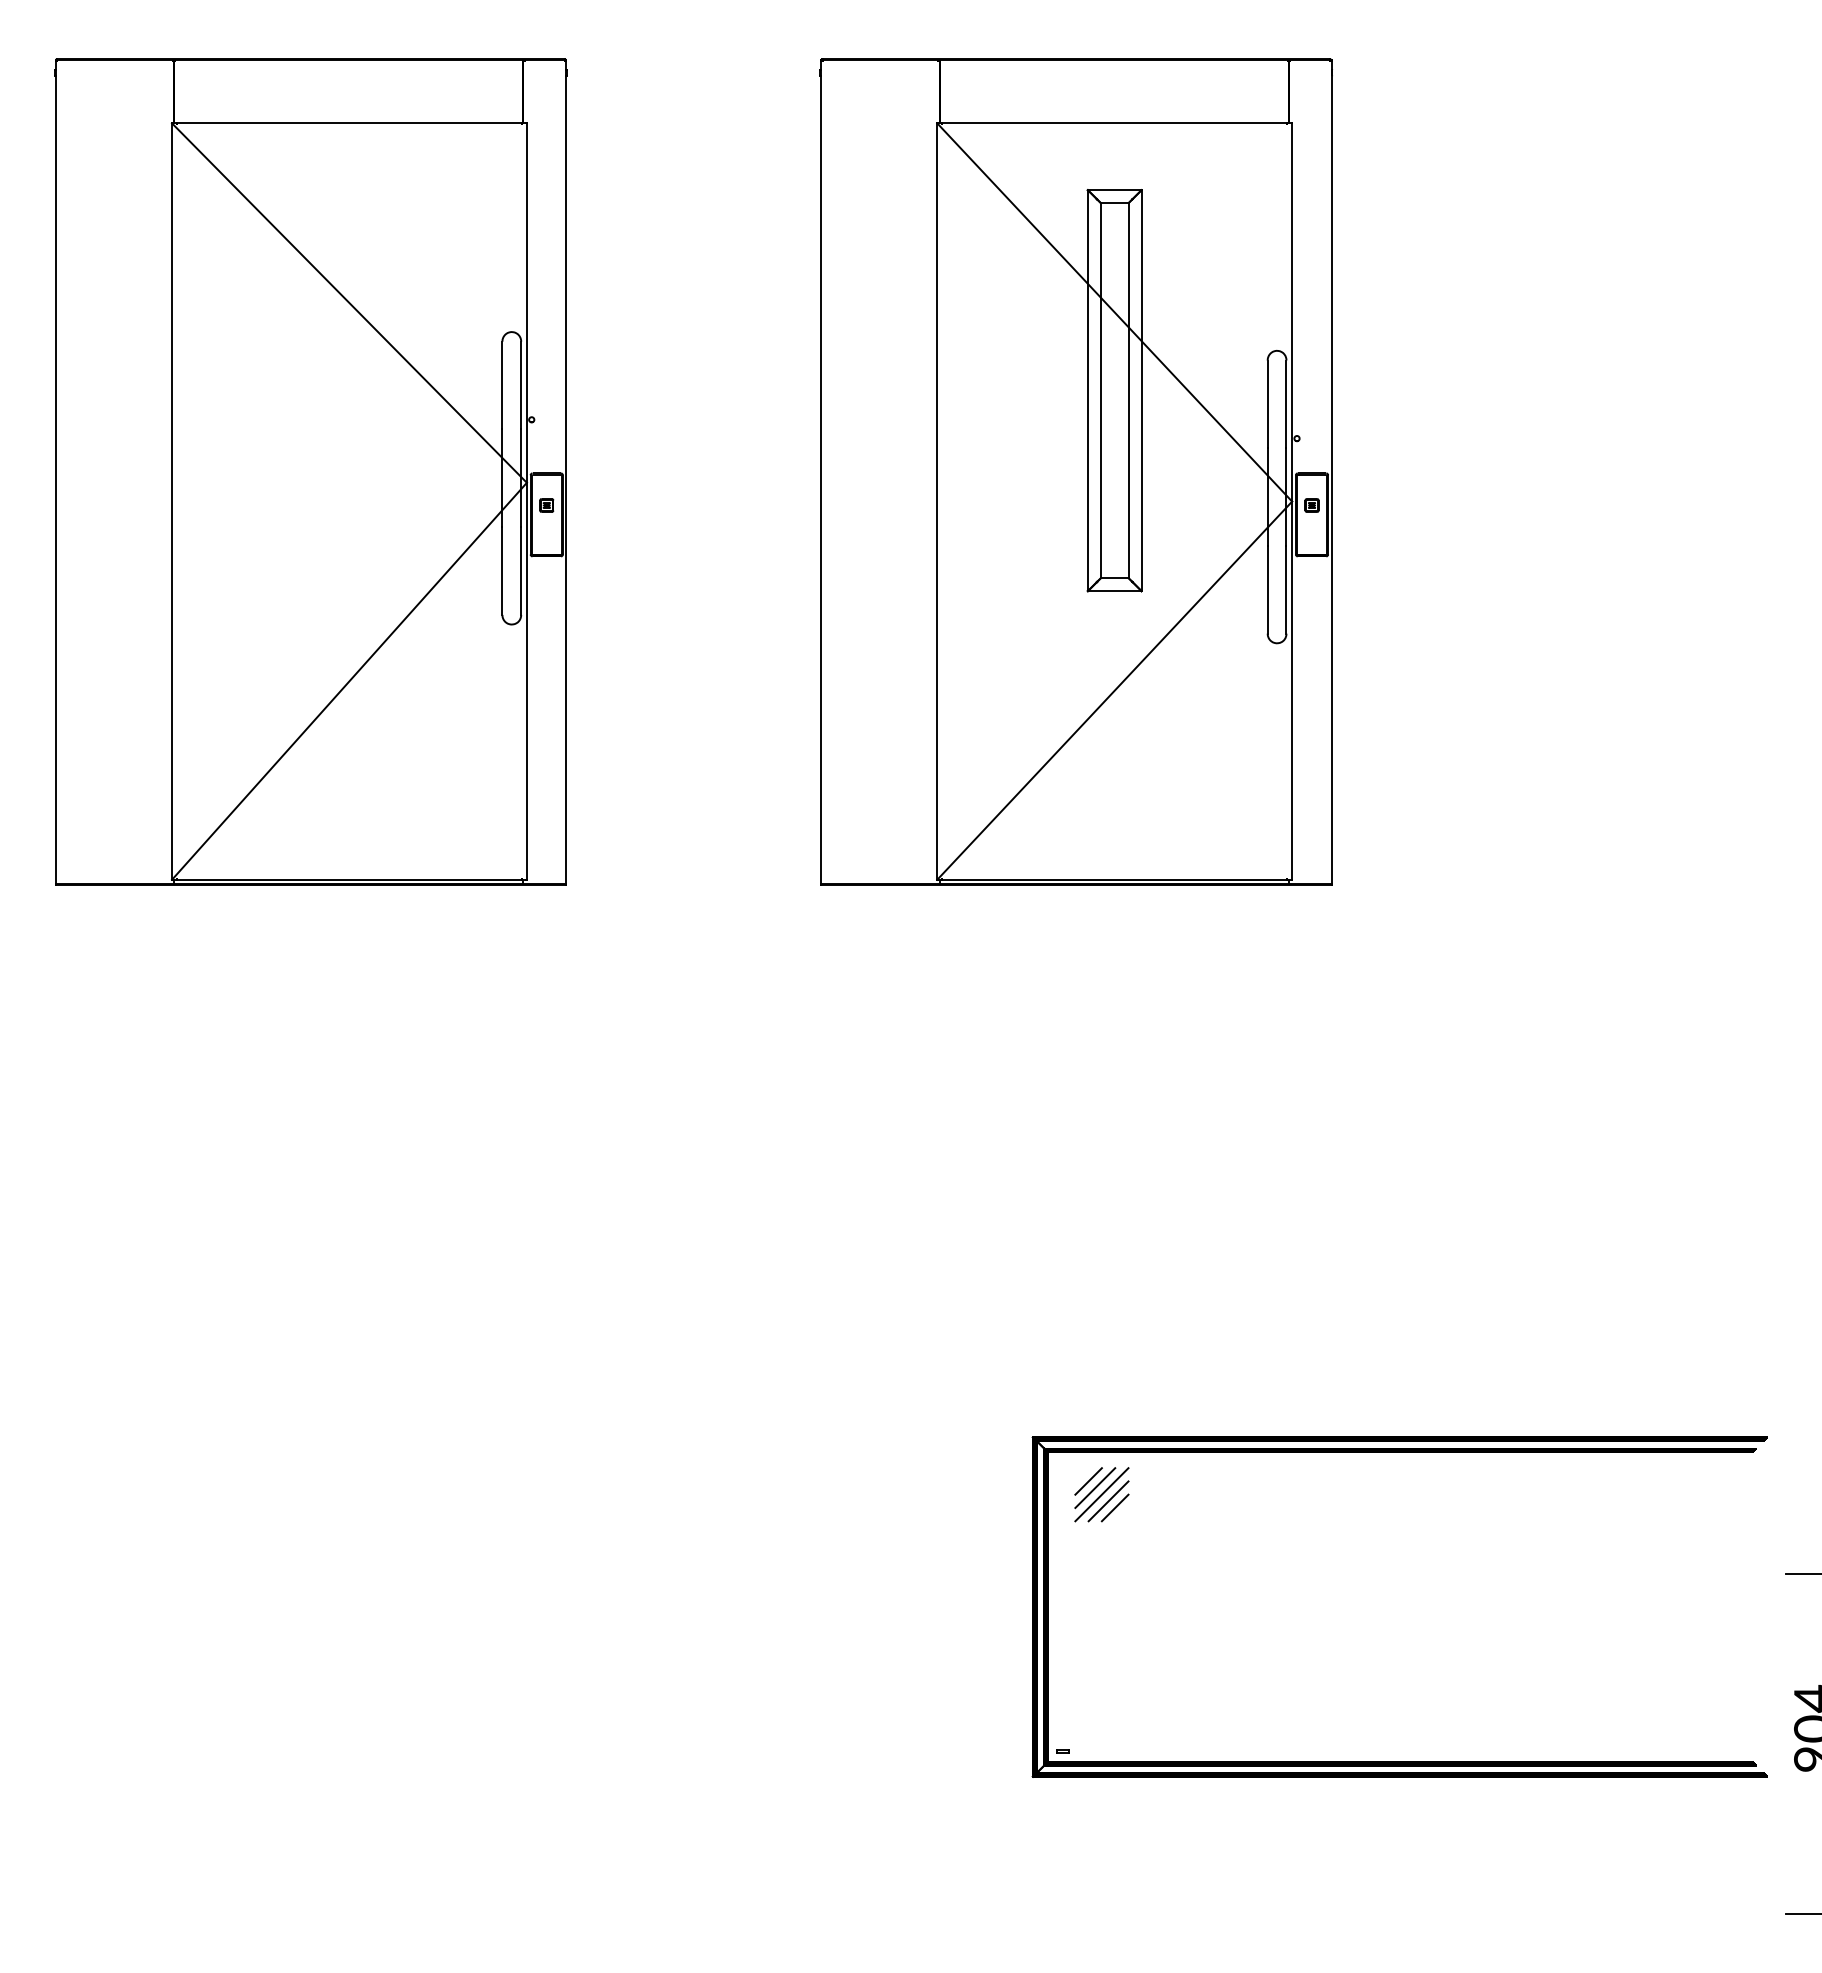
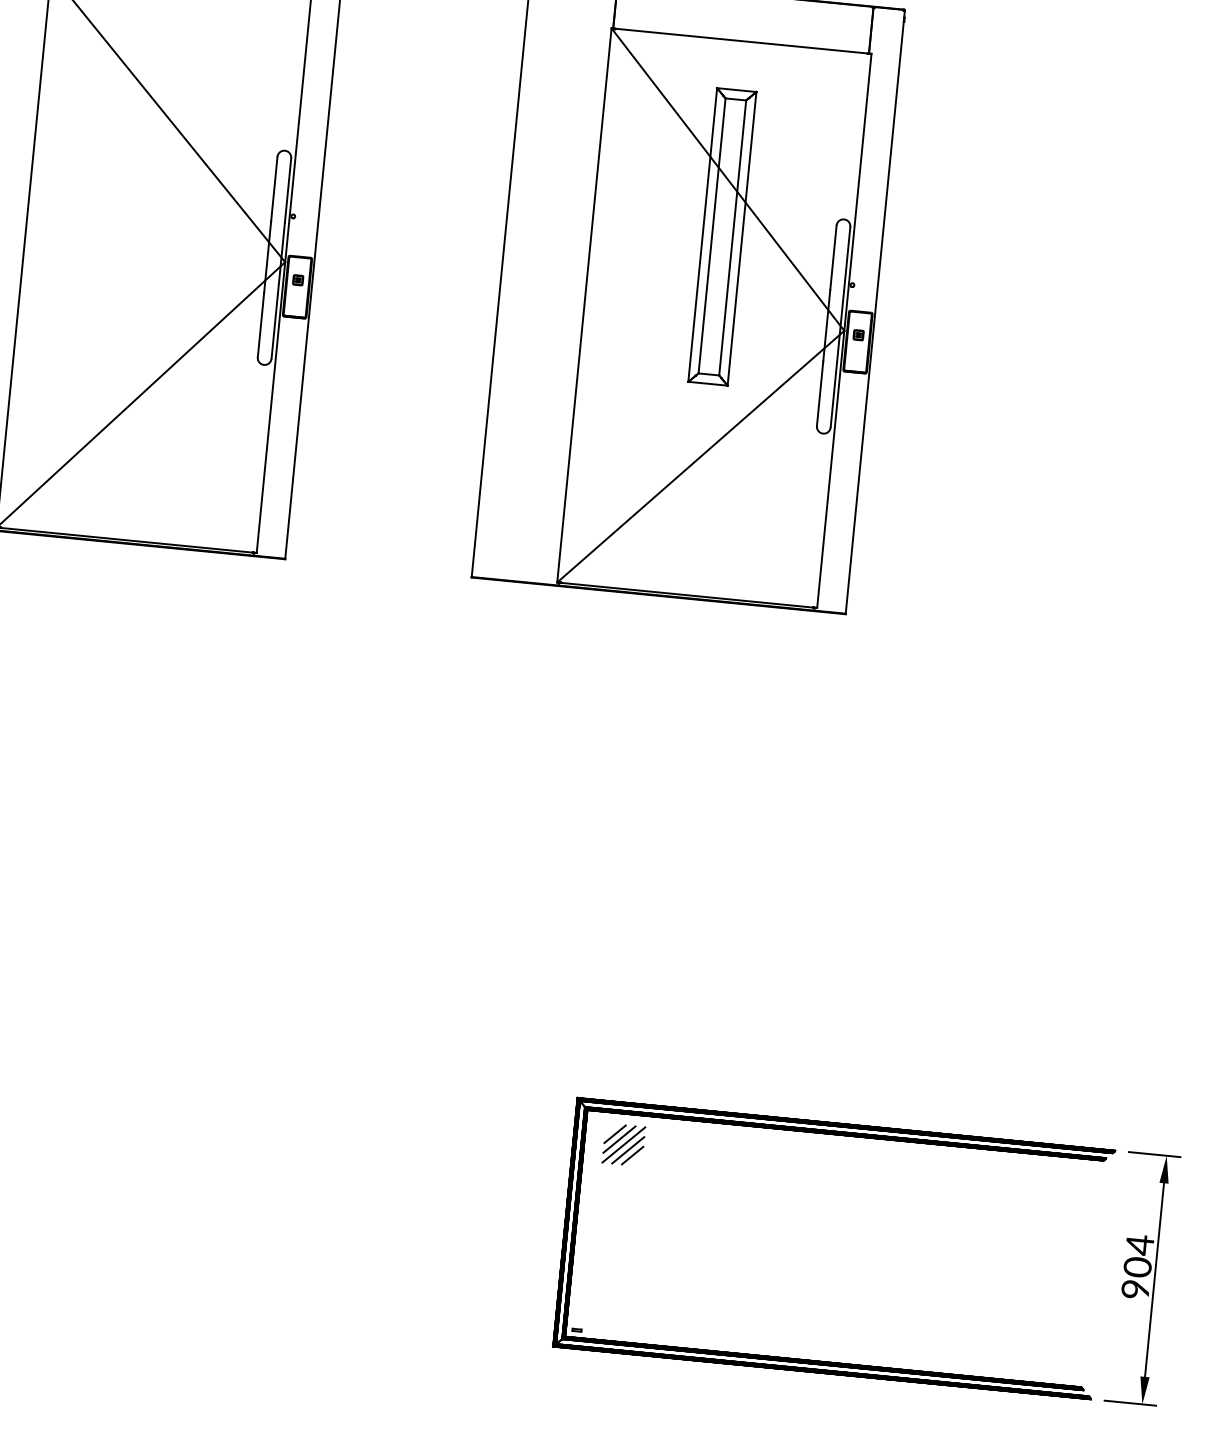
part: (1399, 1452) -> (844, 1135), moved

